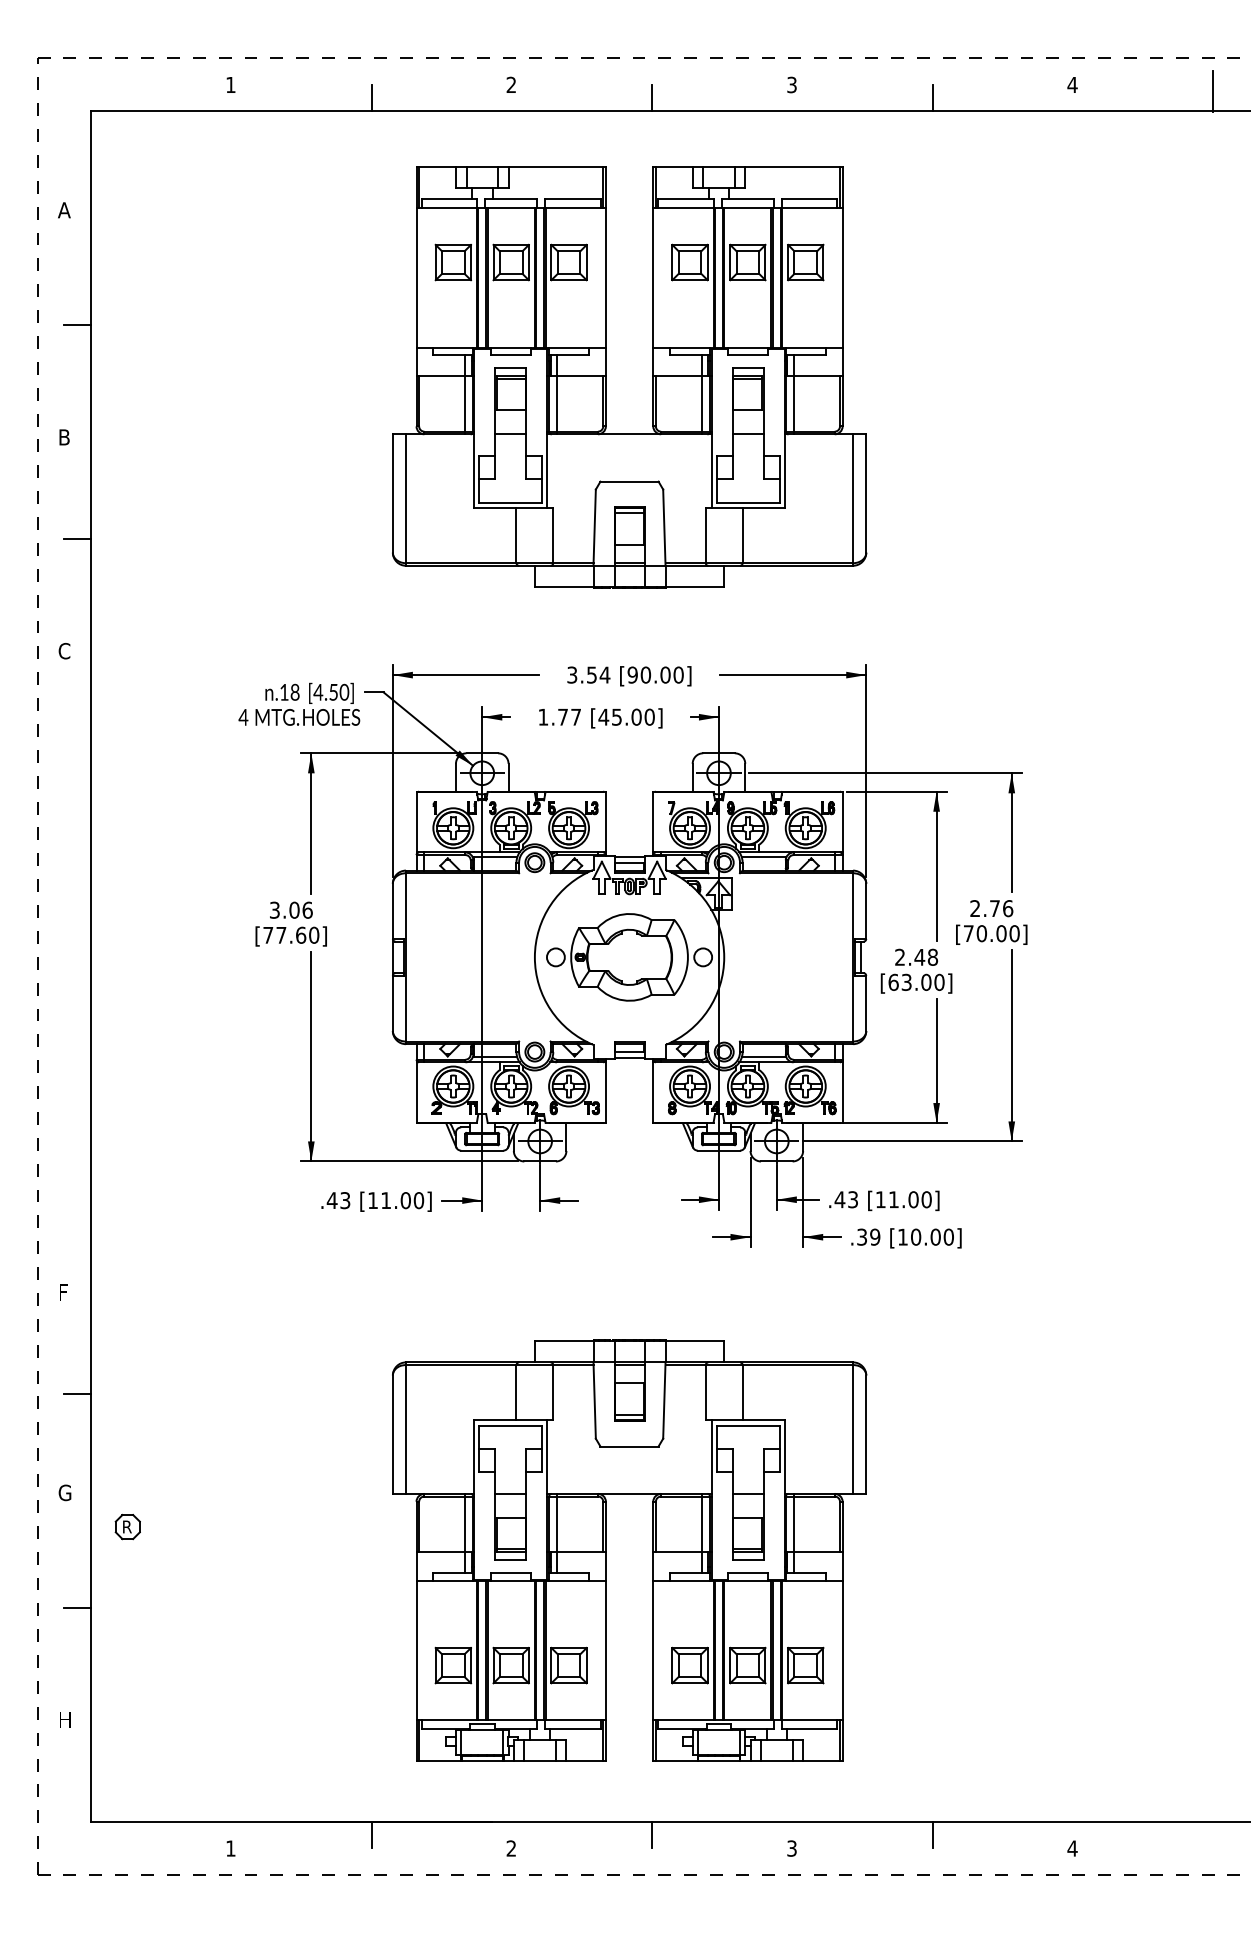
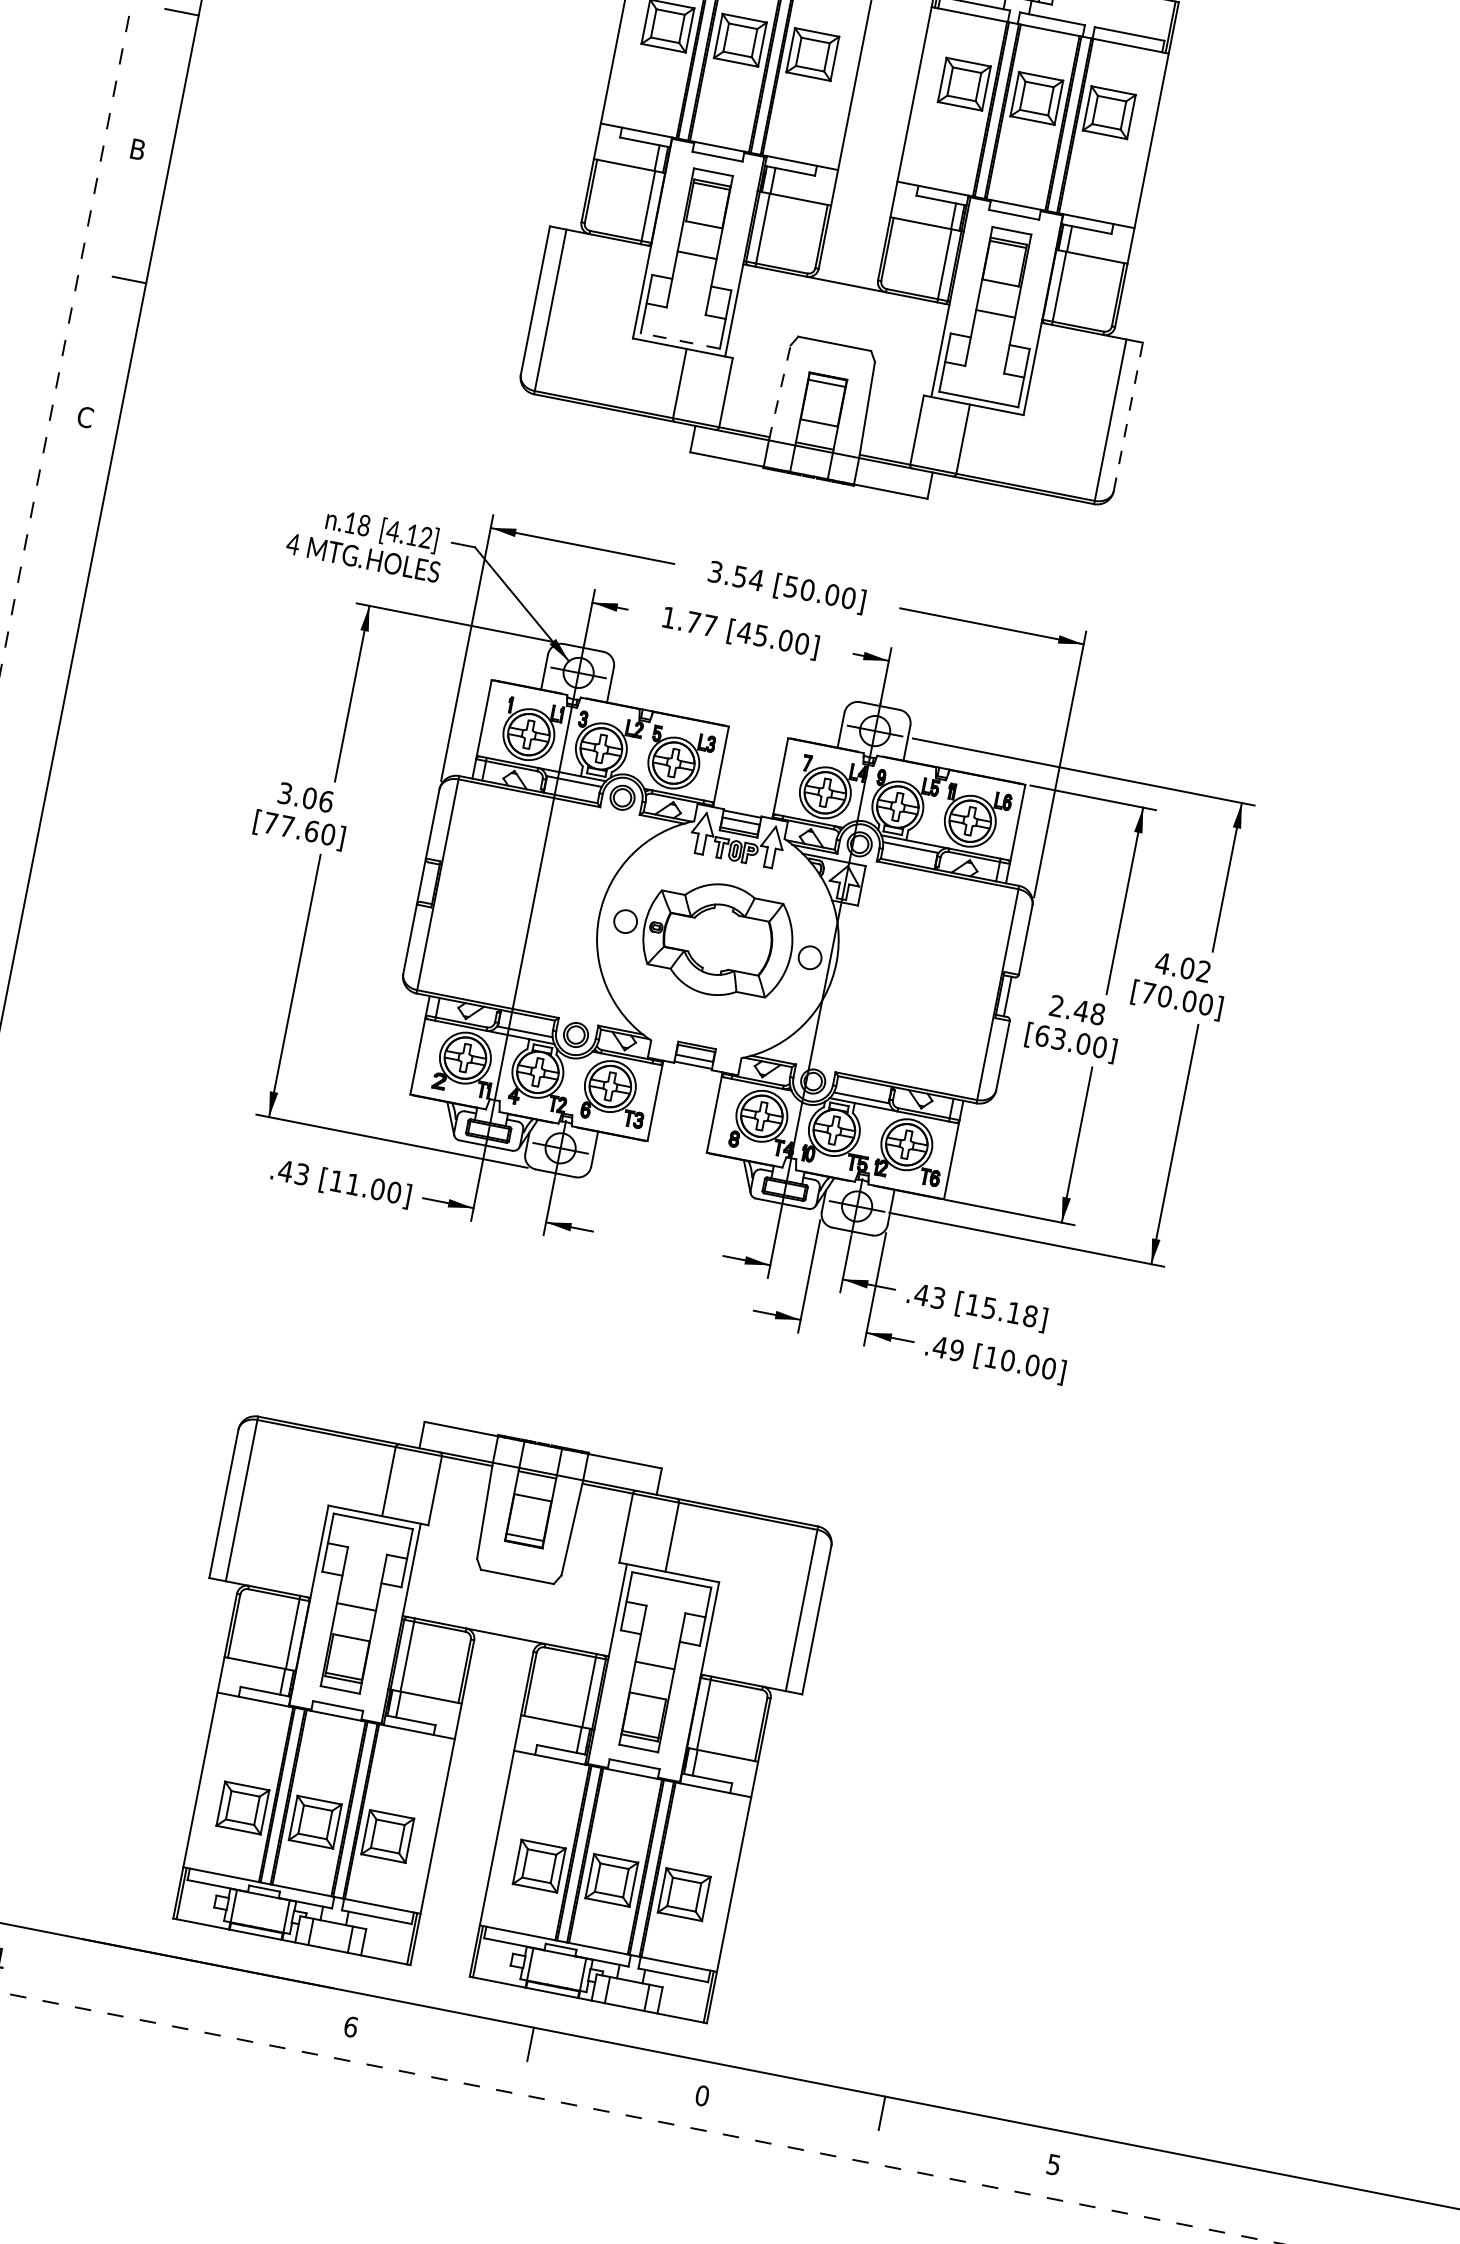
line: (866, 492) -> (1128, 415), solid -> dashed
line: (510, 502) -> (680, 340), solid -> dashed
line: (594, 527) -> (779, 392), solid -> dashed
text: (632, 674) -> (791, 586), [90.00] -> [50.00]
text: (339, 692) -> (419, 536), [4.50] -> [4.12]
text: (991, 908) -> (1183, 967), 2.76 -> 4.02
text: (910, 1199) -> (1010, 1311), [11.00] -> [15.18]
text: (861, 1236) -> (939, 1346), .39 -> .49
part: (606, 1550) -> (462, 1701), moved
line: (371, 1834) -> (179, 1974), removed
text: (511, 1848) -> (351, 2026), 2 -> 6
text: (791, 1848) -> (701, 2095), 3 -> 0
text: (1072, 1848) -> (1053, 2164), 4 -> 5

